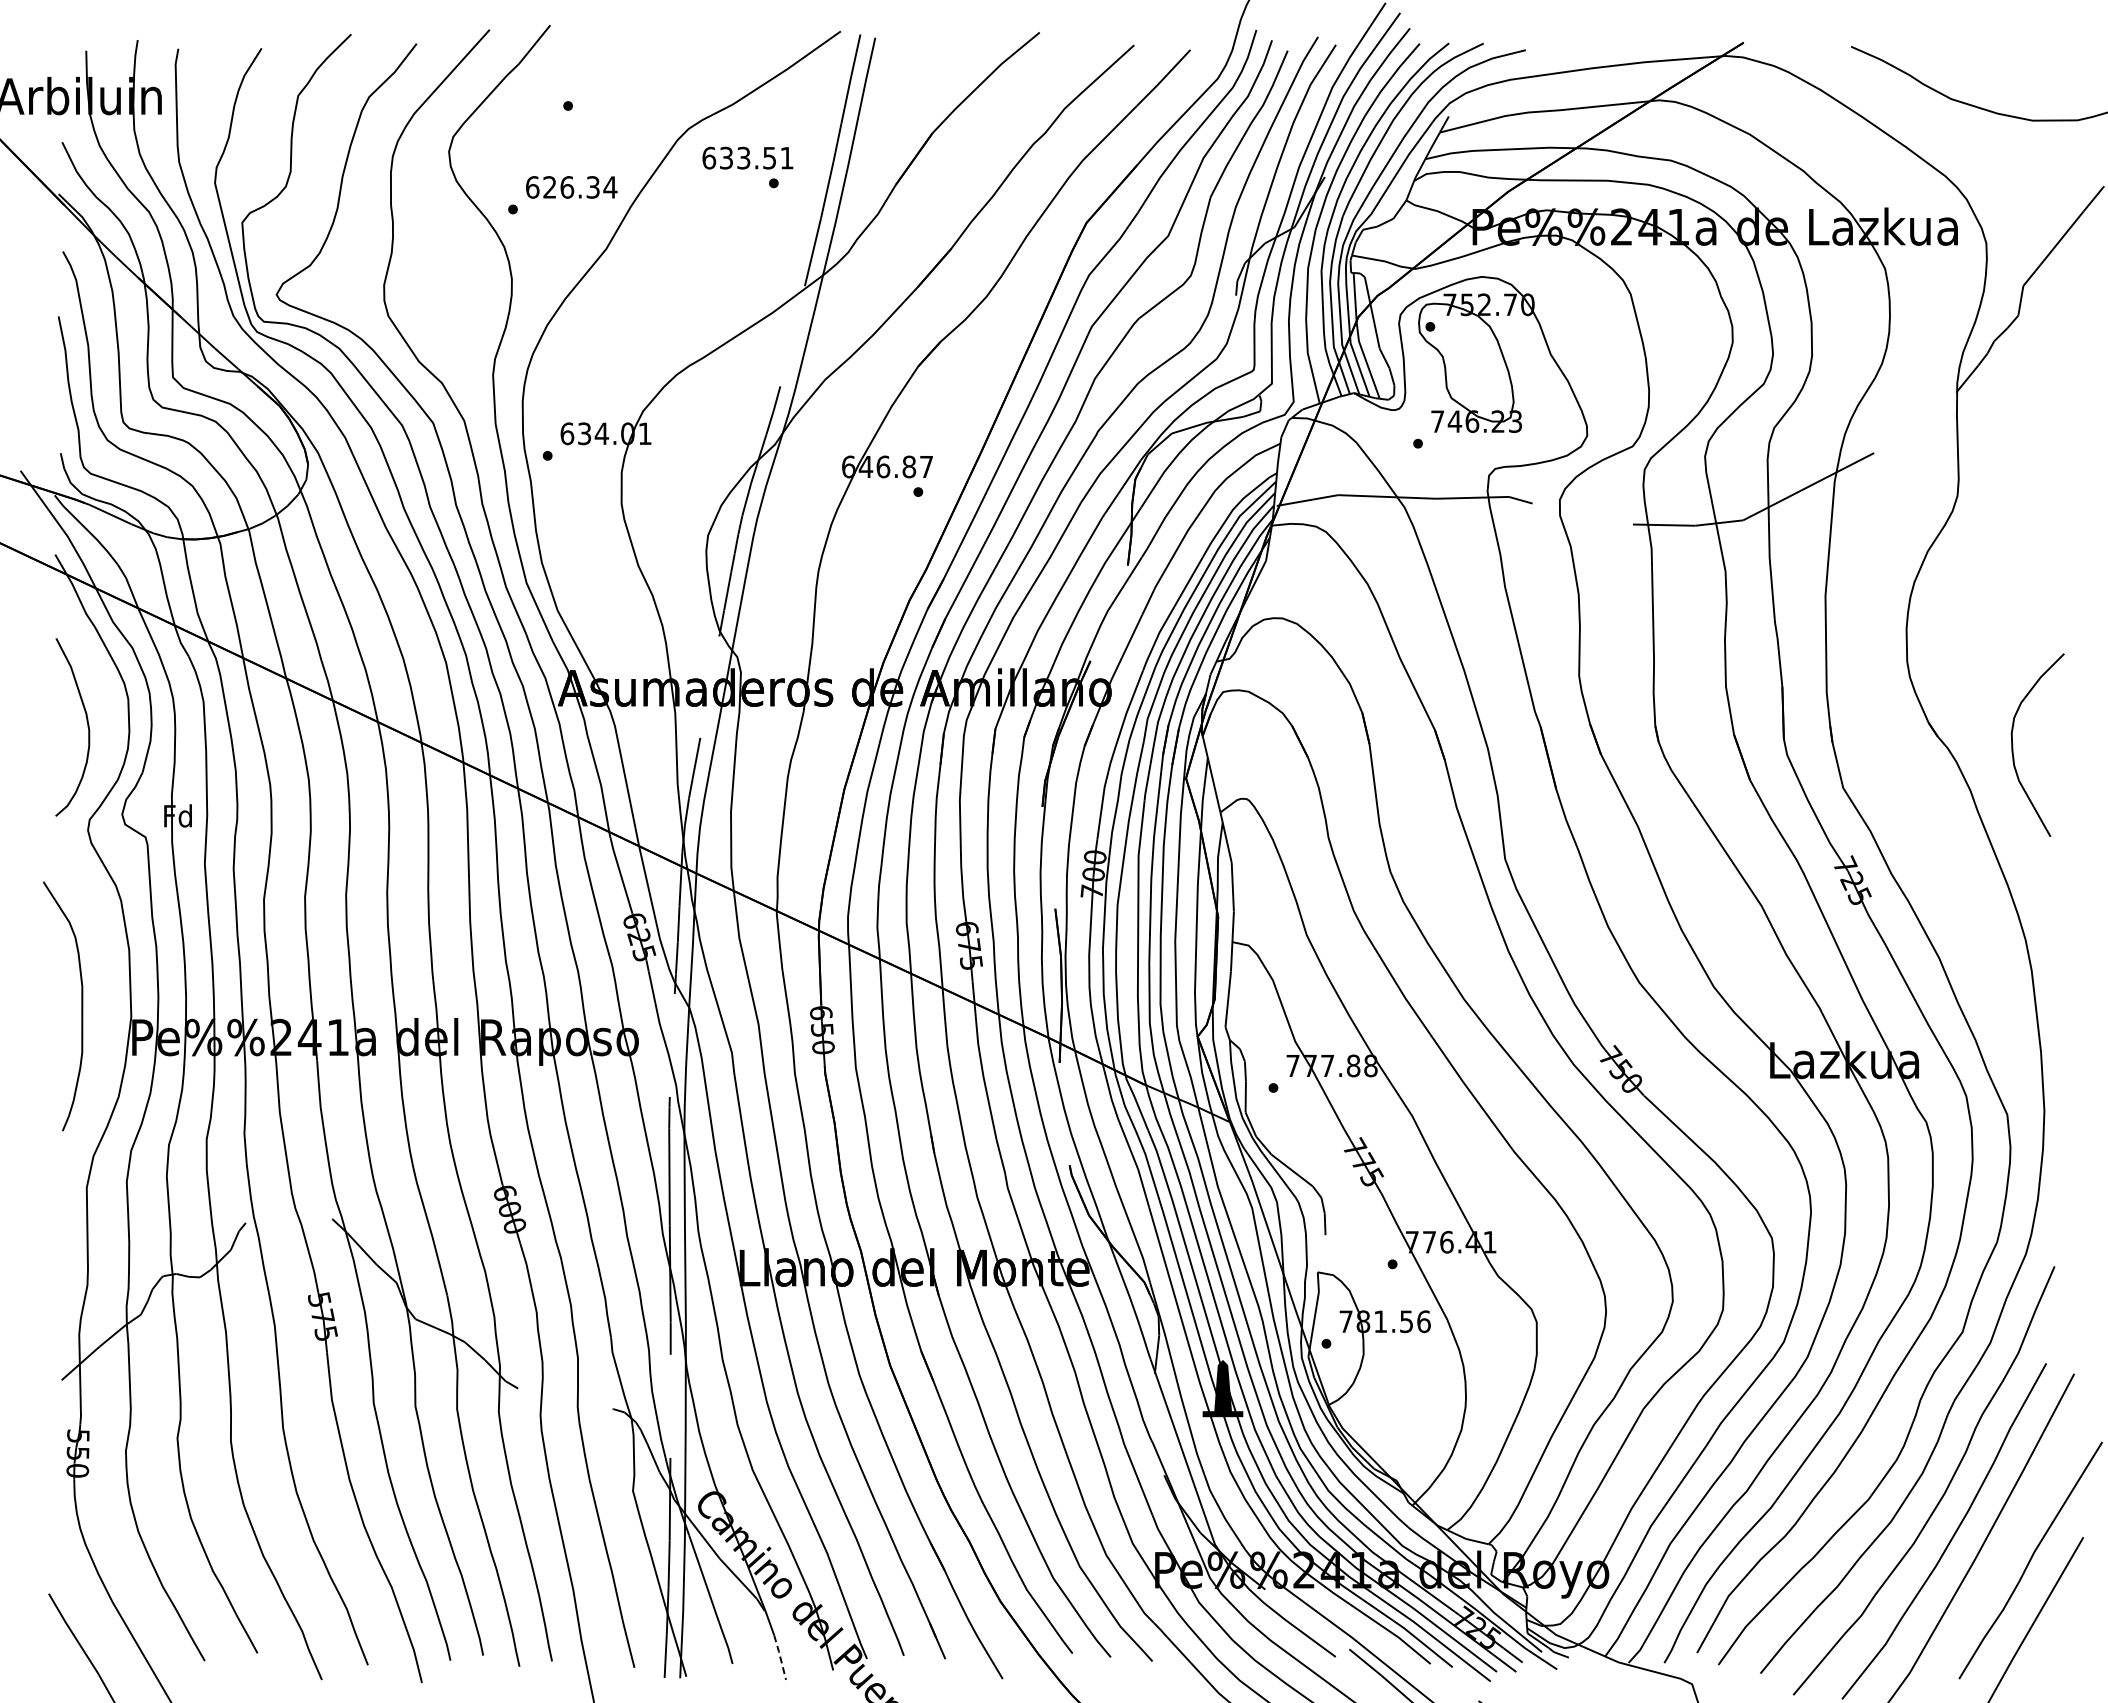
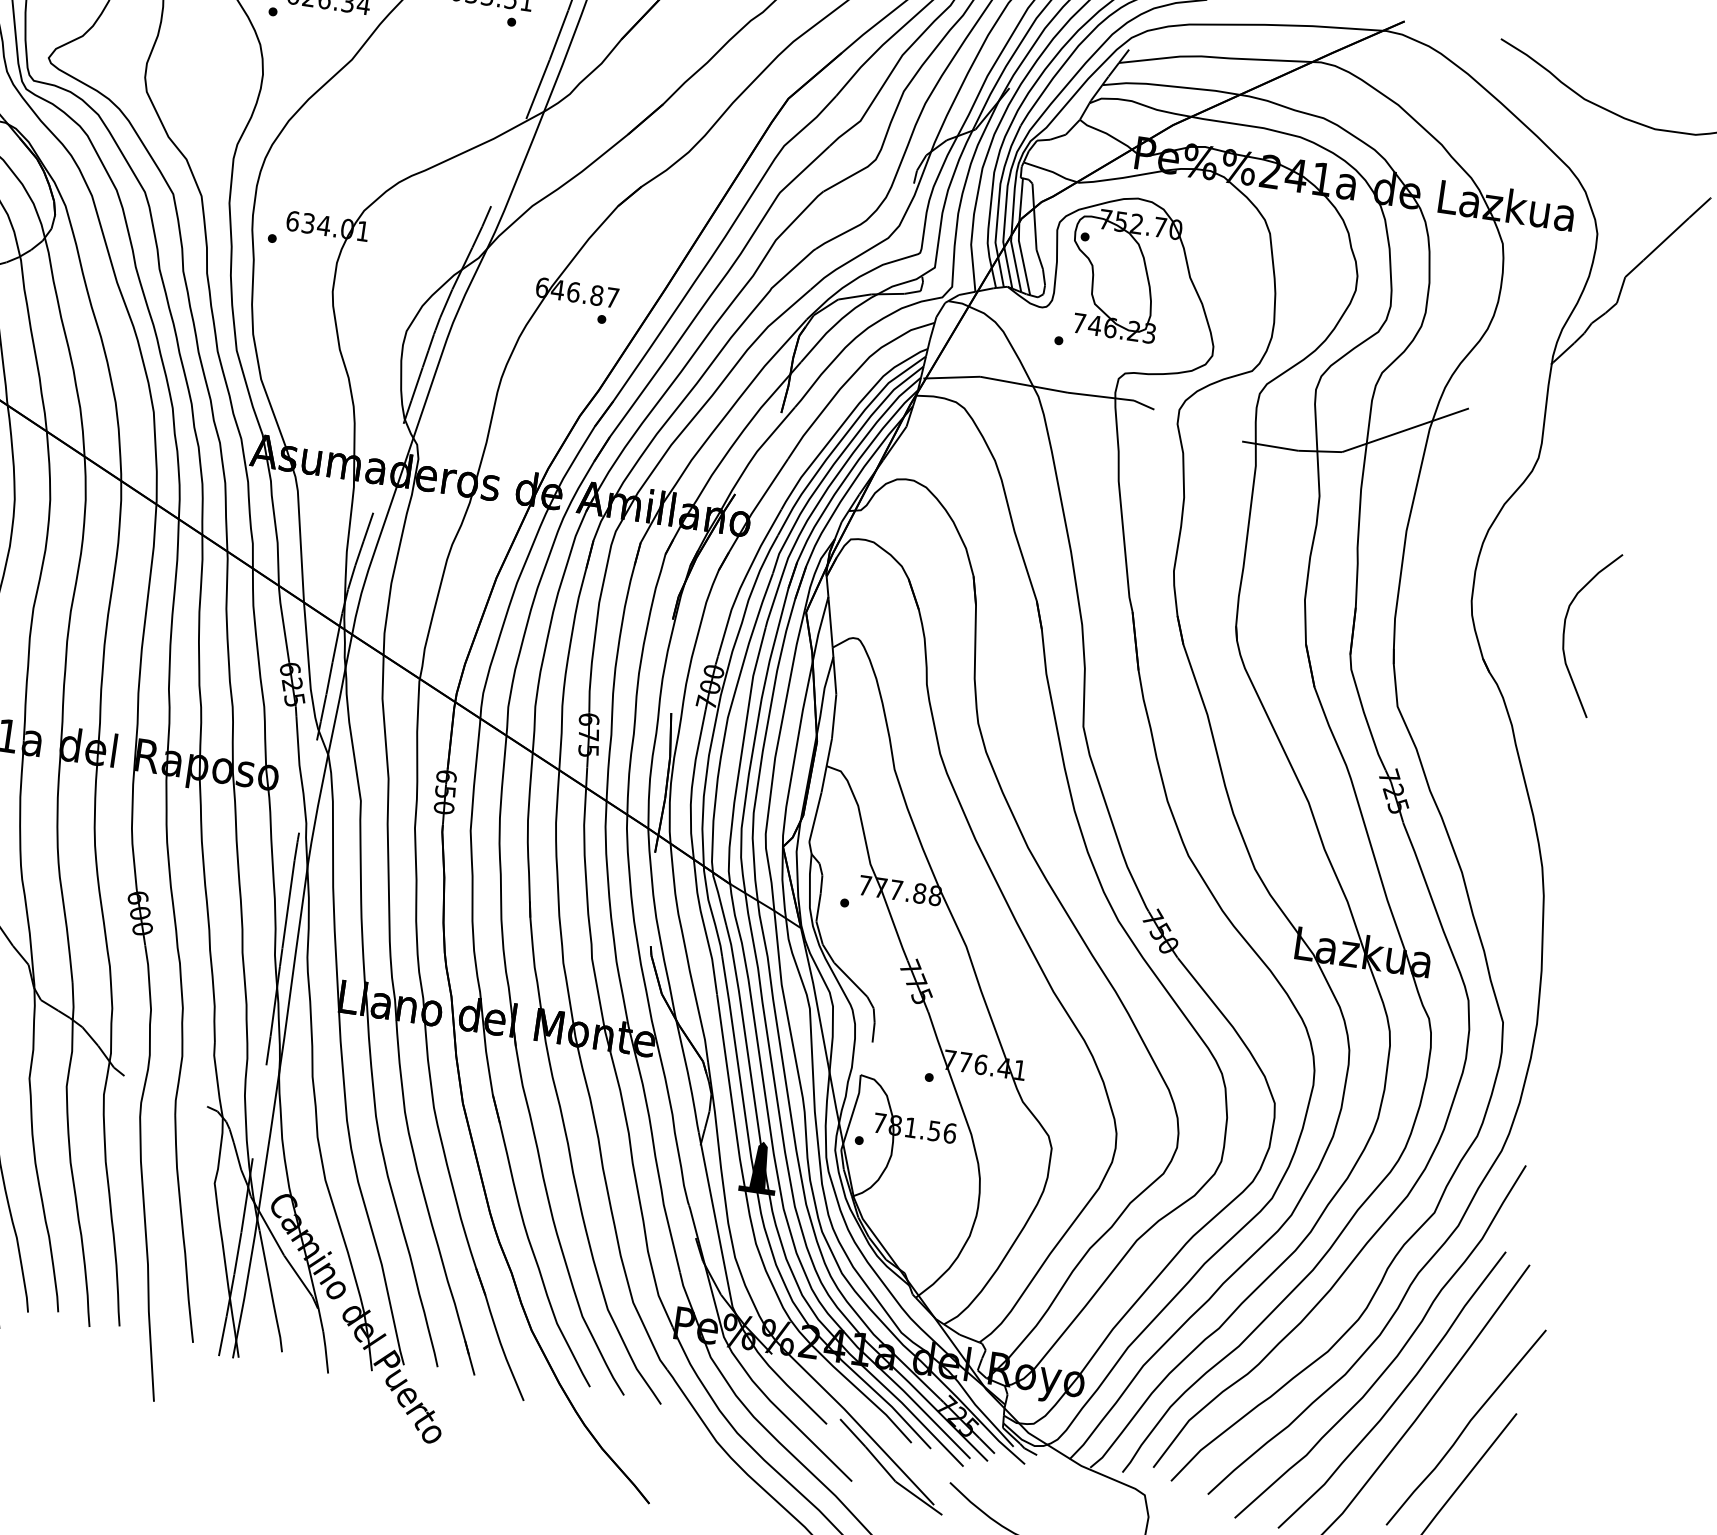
curve: (2013, 744) -> (1565, 629), moved
line: (780, 1657) -> (326, 1352), dashed -> solid

